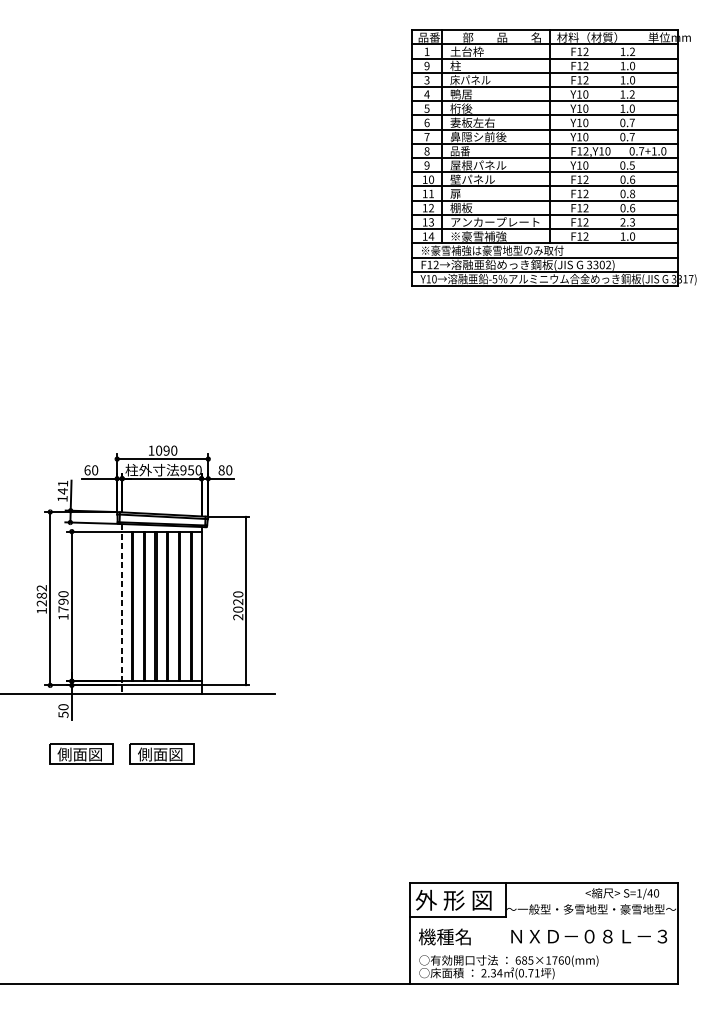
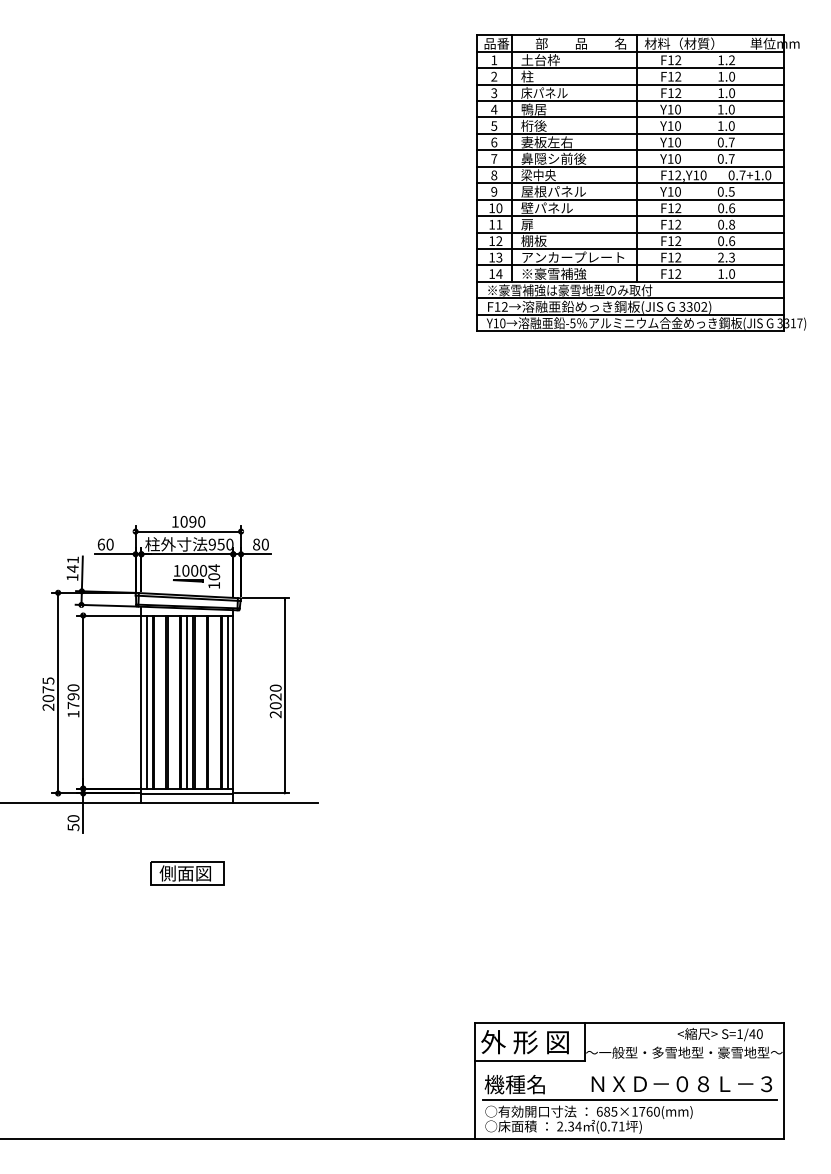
text: (427, 65) -> (494, 76), 9 -> 2
text: (632, 94) -> (731, 109), 1.2 -> 1.0
text: (465, 151) -> (538, 175), 品番 -> 梁中央
part: (169, 497) -> (196, 576), added
text: (41, 599) -> (48, 693), 1282 -> 2075
line: (126, 605) -> (146, 701), added
line: (161, 605) -> (187, 701), added
line: (197, 605) -> (228, 701), added
line: (122, 609) -> (141, 705), dashed -> solid
part: (81, 754) -> (94, 873), removed
line: (543, 950) -> (629, 1100), added

